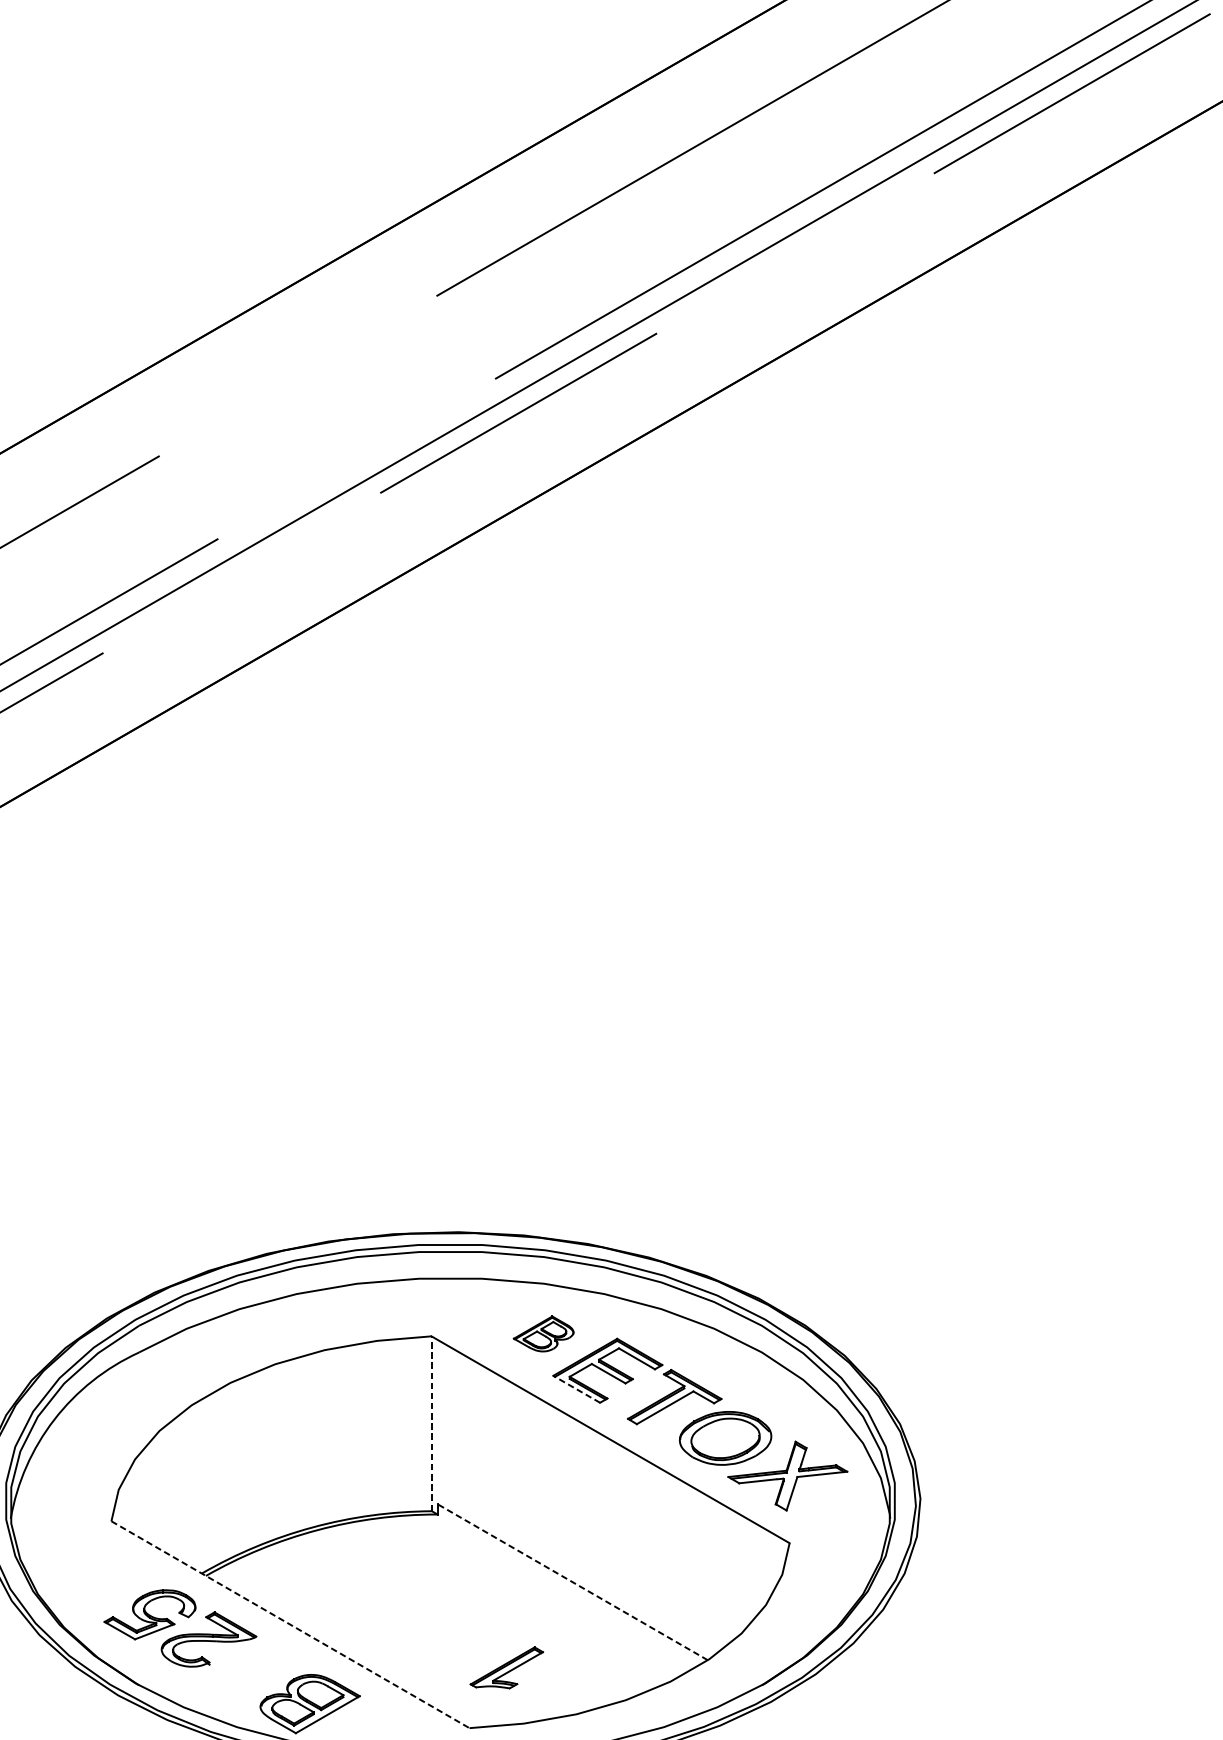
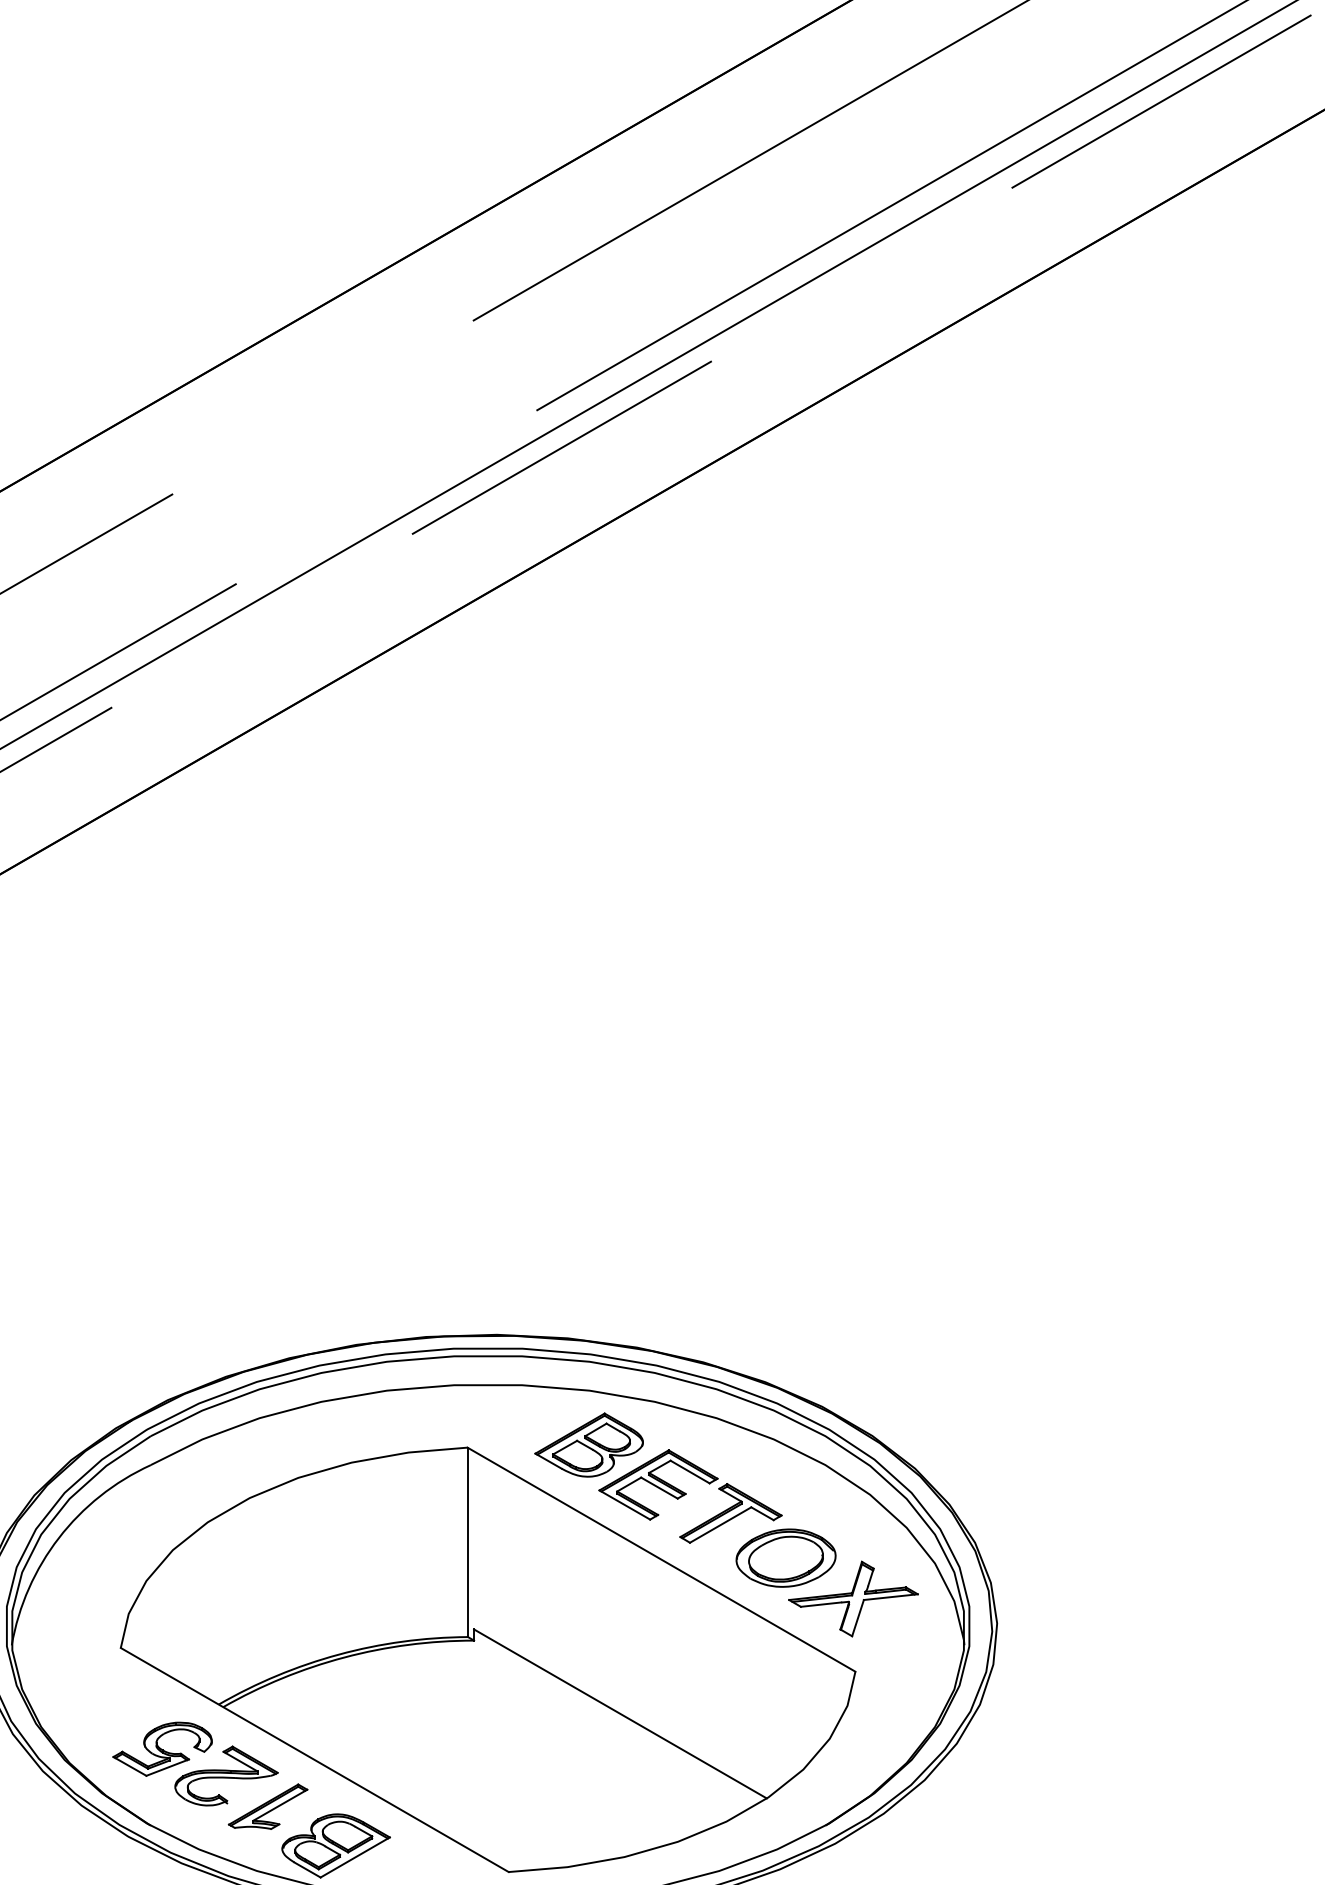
part: (543, 1333) -> (588, 1444), size x1.67
line: (576, 1388) -> (624, 1504), dashed -> solid
line: (431, 1423) -> (467, 1542), dashed -> solid
line: (572, 1581) -> (620, 1713), dashed -> solid
line: (290, 1625) -> (314, 1760), dashed -> solid
part: (506, 1667) -> (267, 1806), moved

